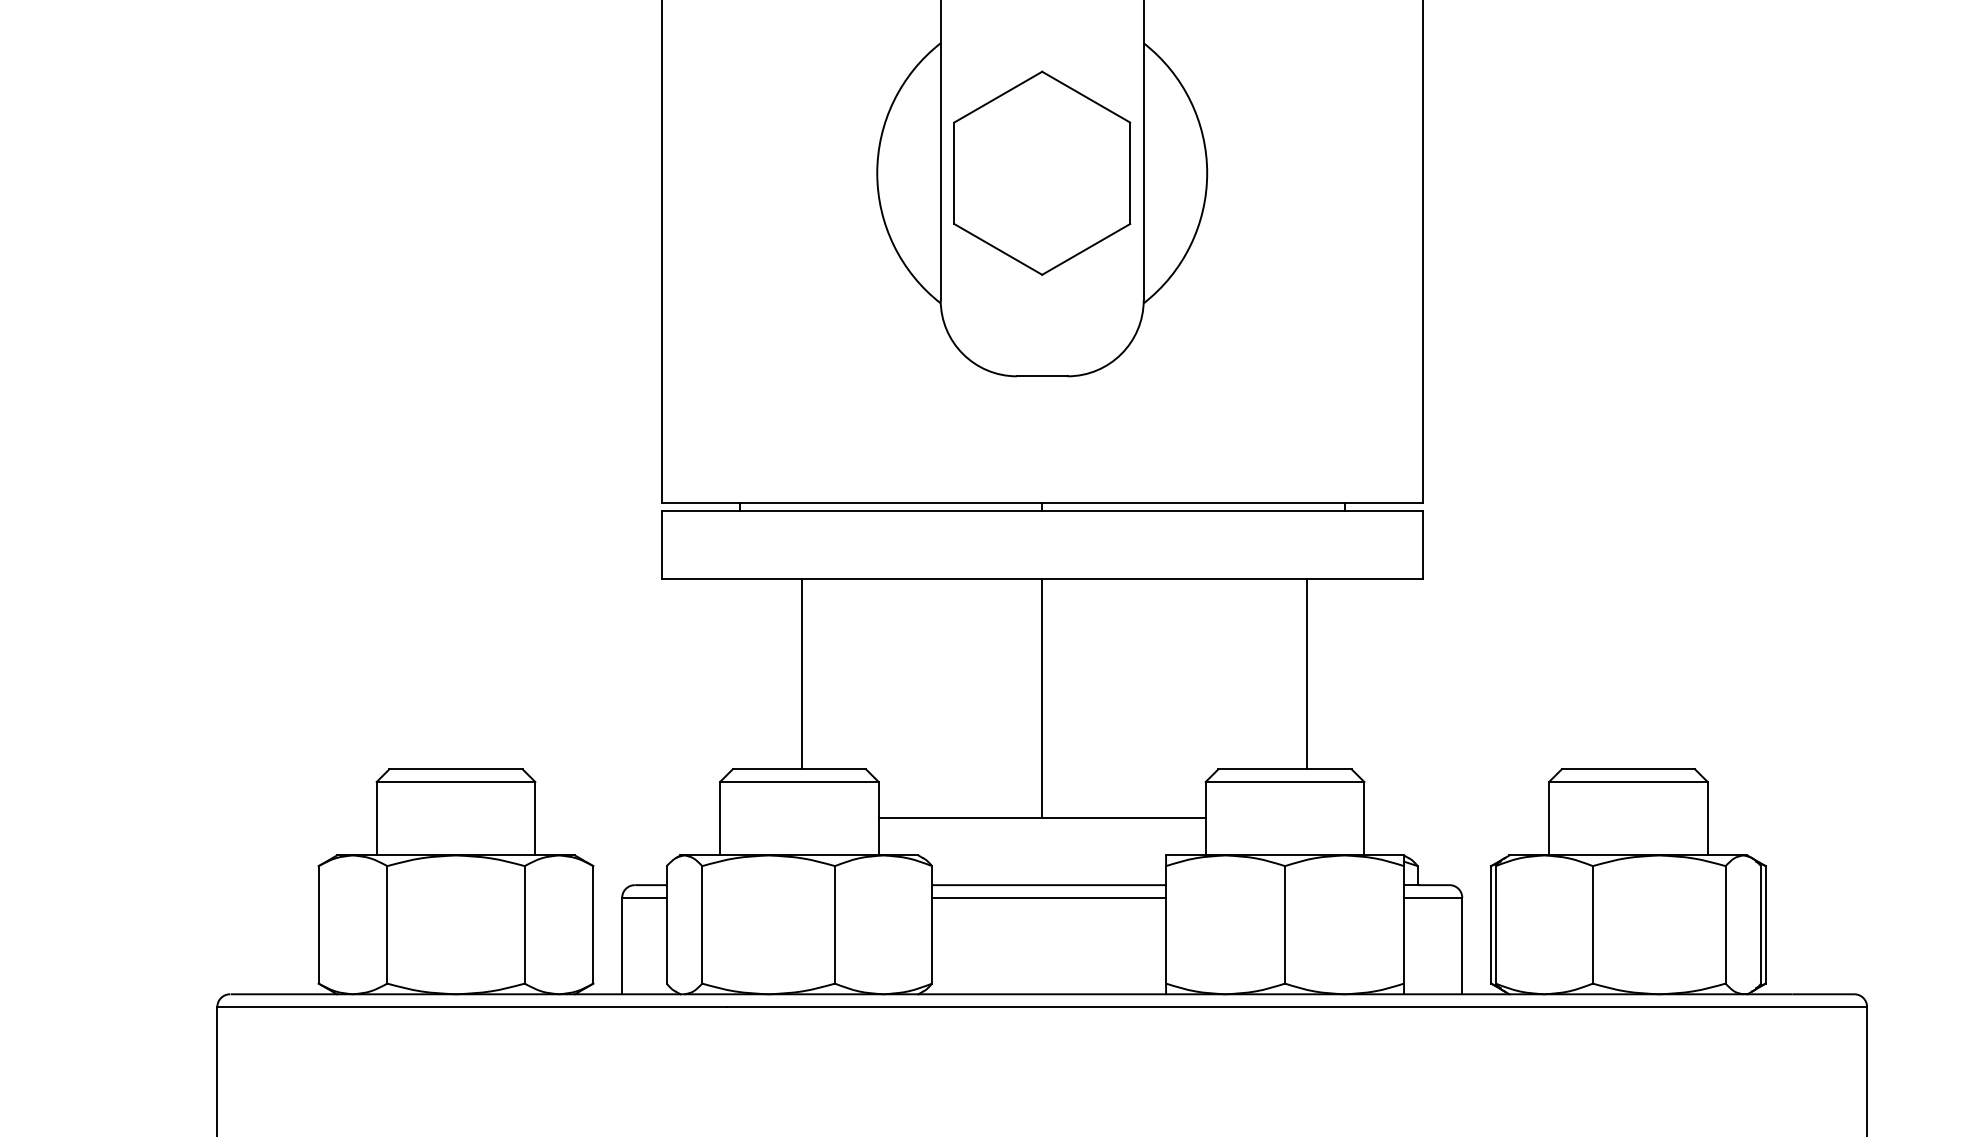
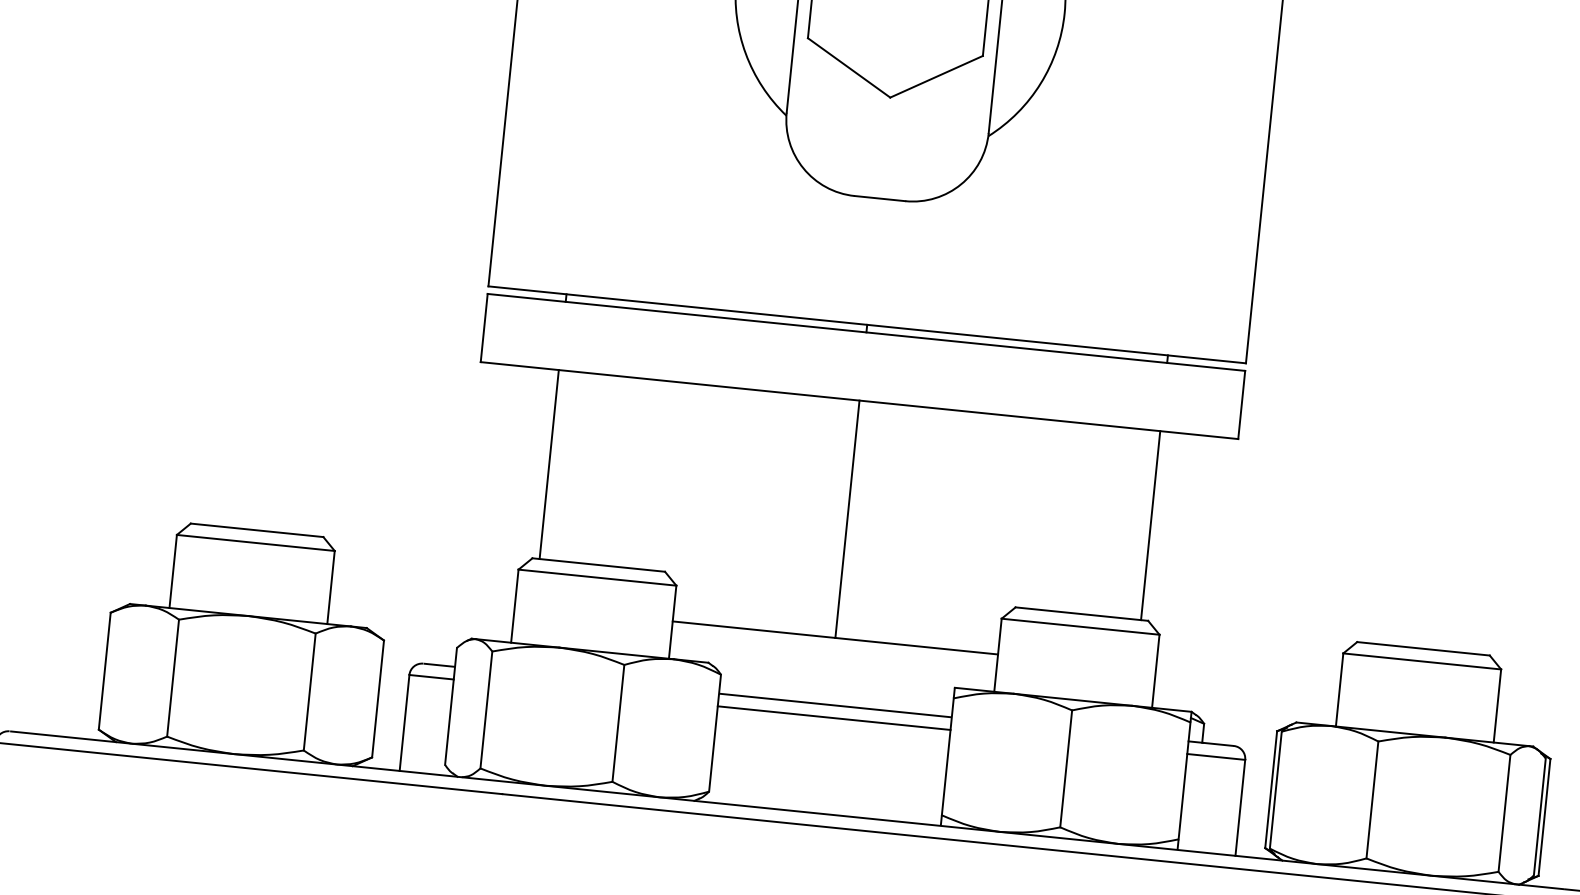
line: (802, 674) -> (549, 464), moved
line: (1306, 674) -> (1150, 525), moved

